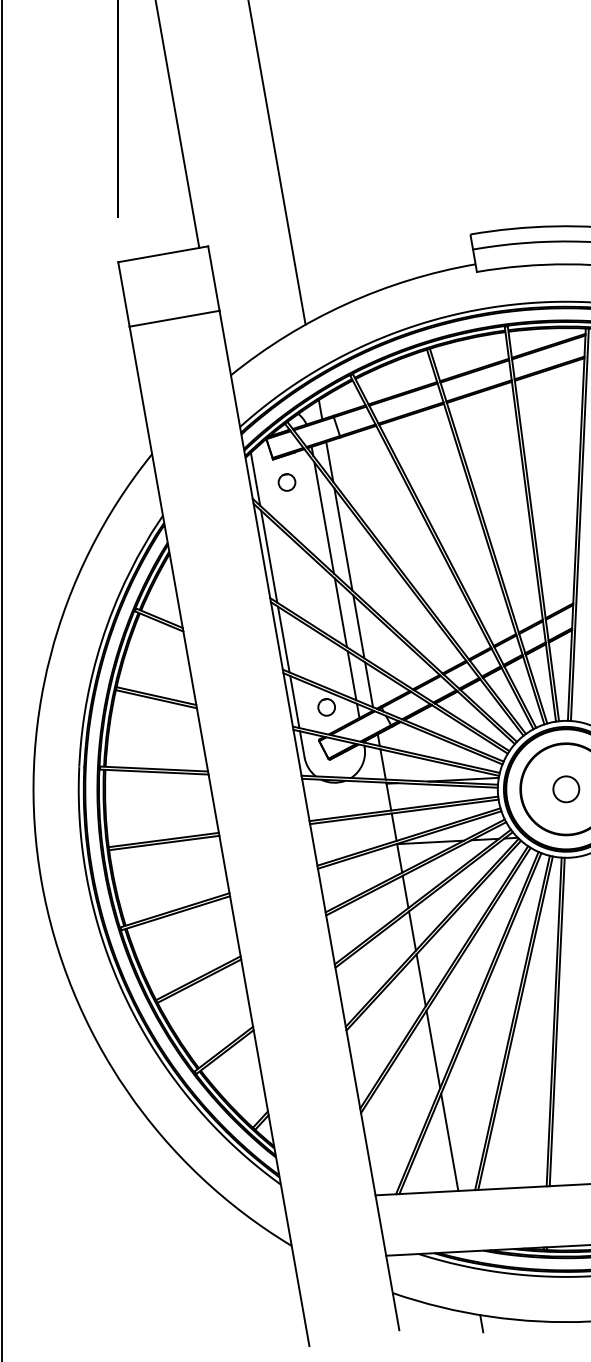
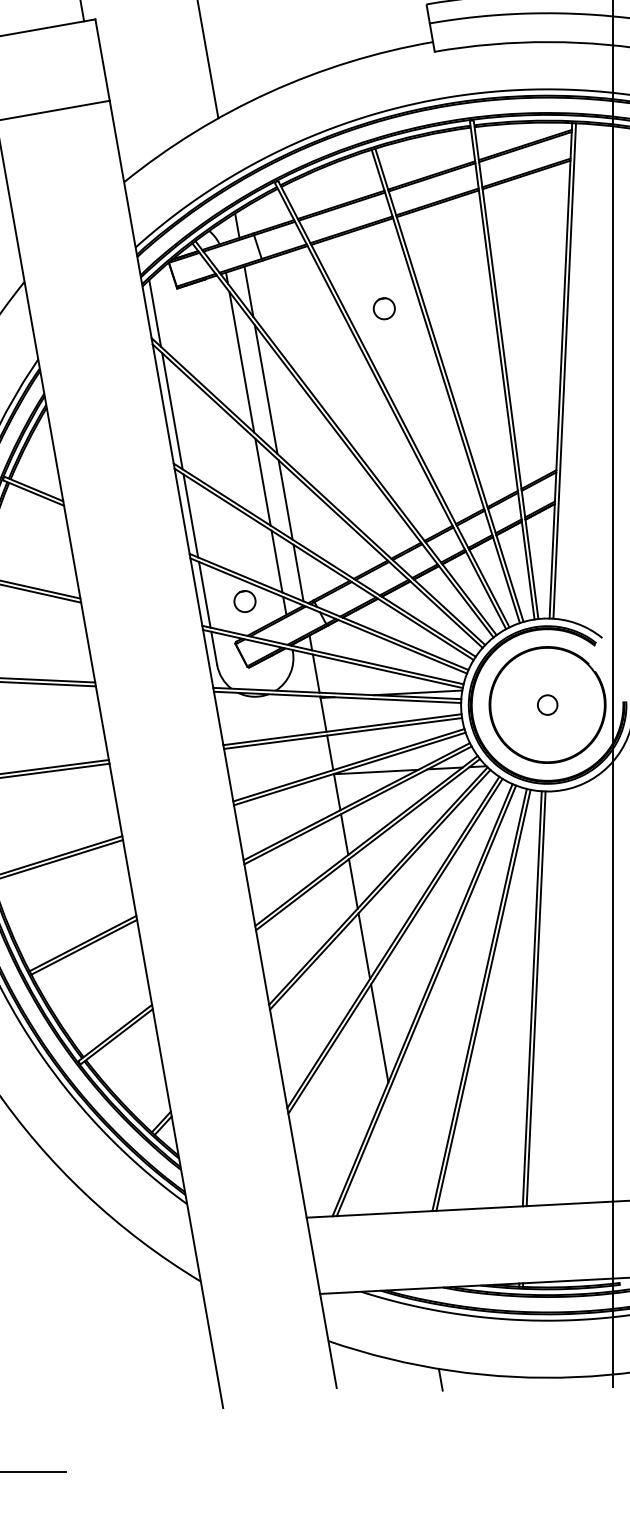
part: (286, 482) -> (383, 308), moved
circle: (566, 789) -> (547, 705), size x0.6
line: (449, 1142) -> (400, 1150), removed

